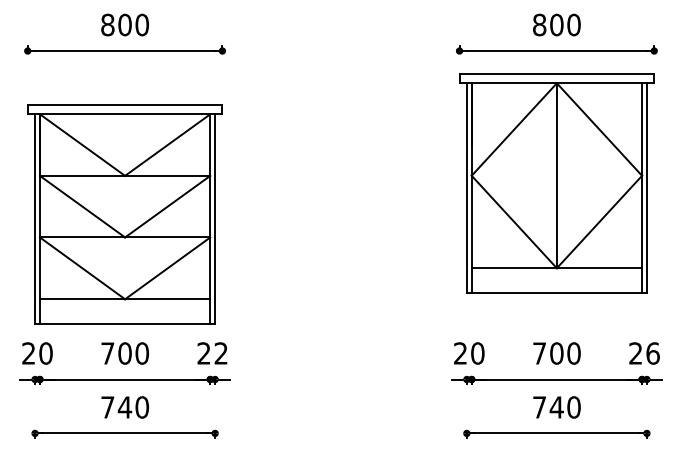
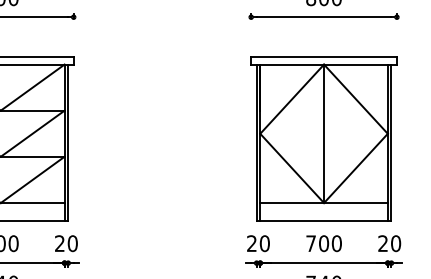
part: (556, 183) -> (323, 139), moved
text: (221, 353) -> (72, 243), 22 -> 20
text: (652, 353) -> (395, 243), 26 -> 20

